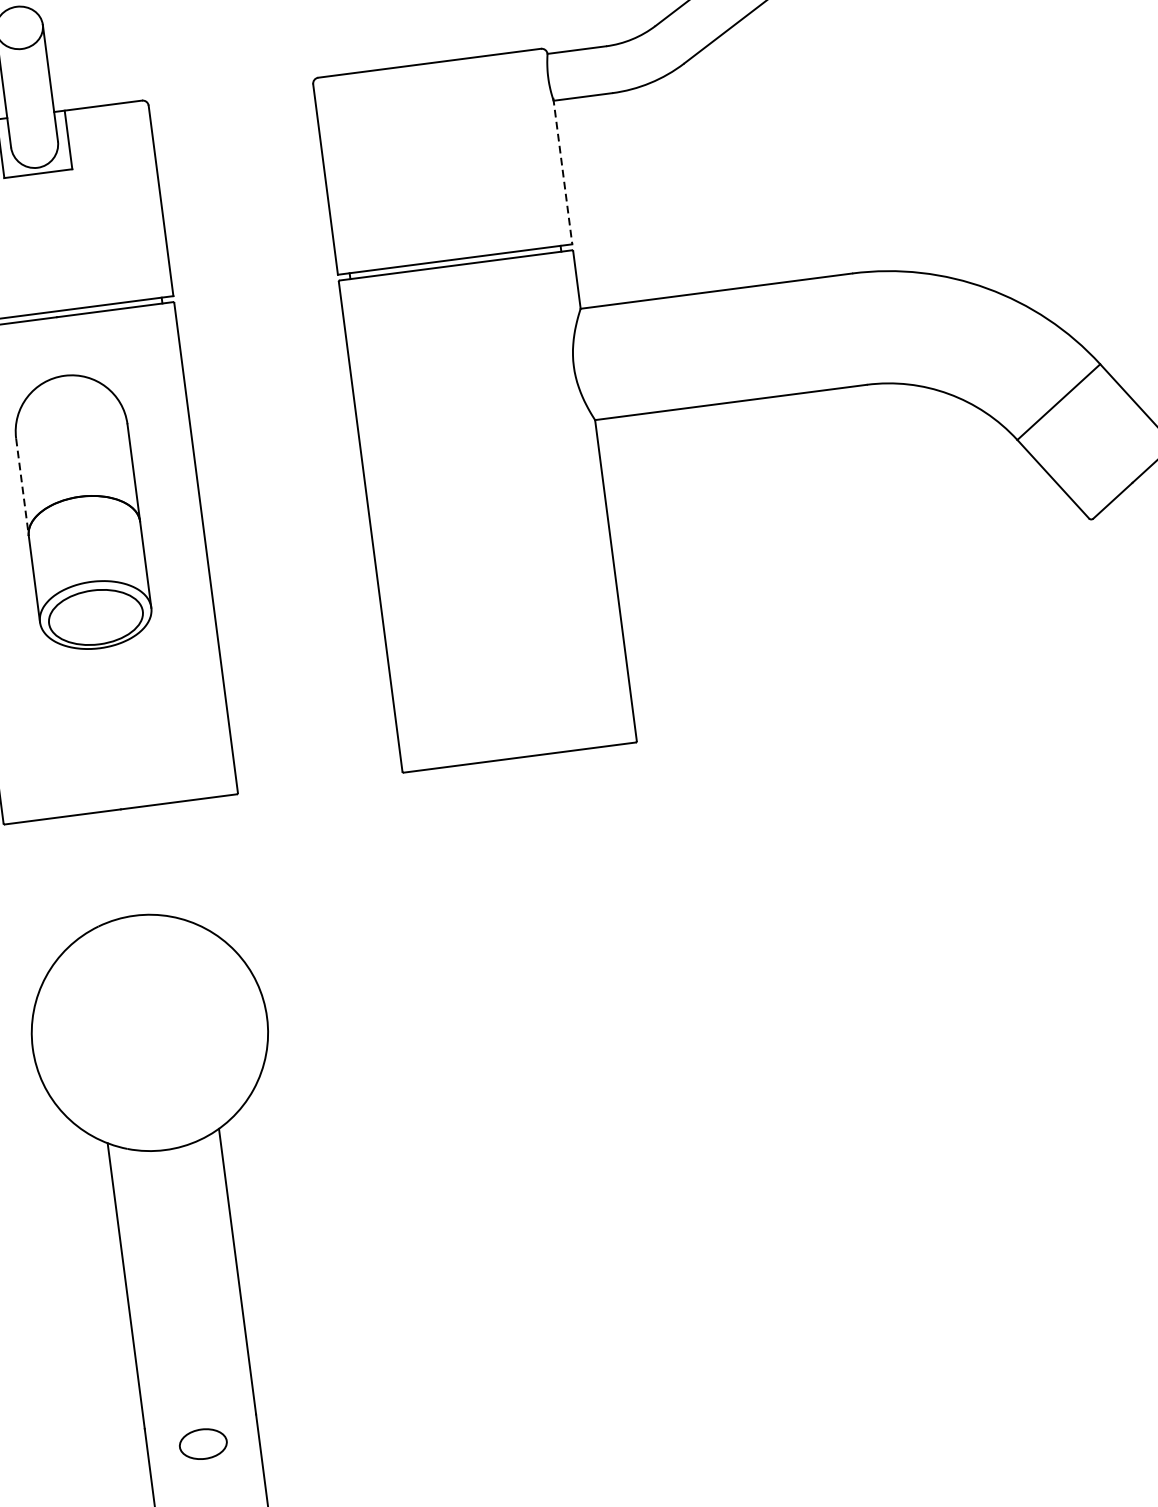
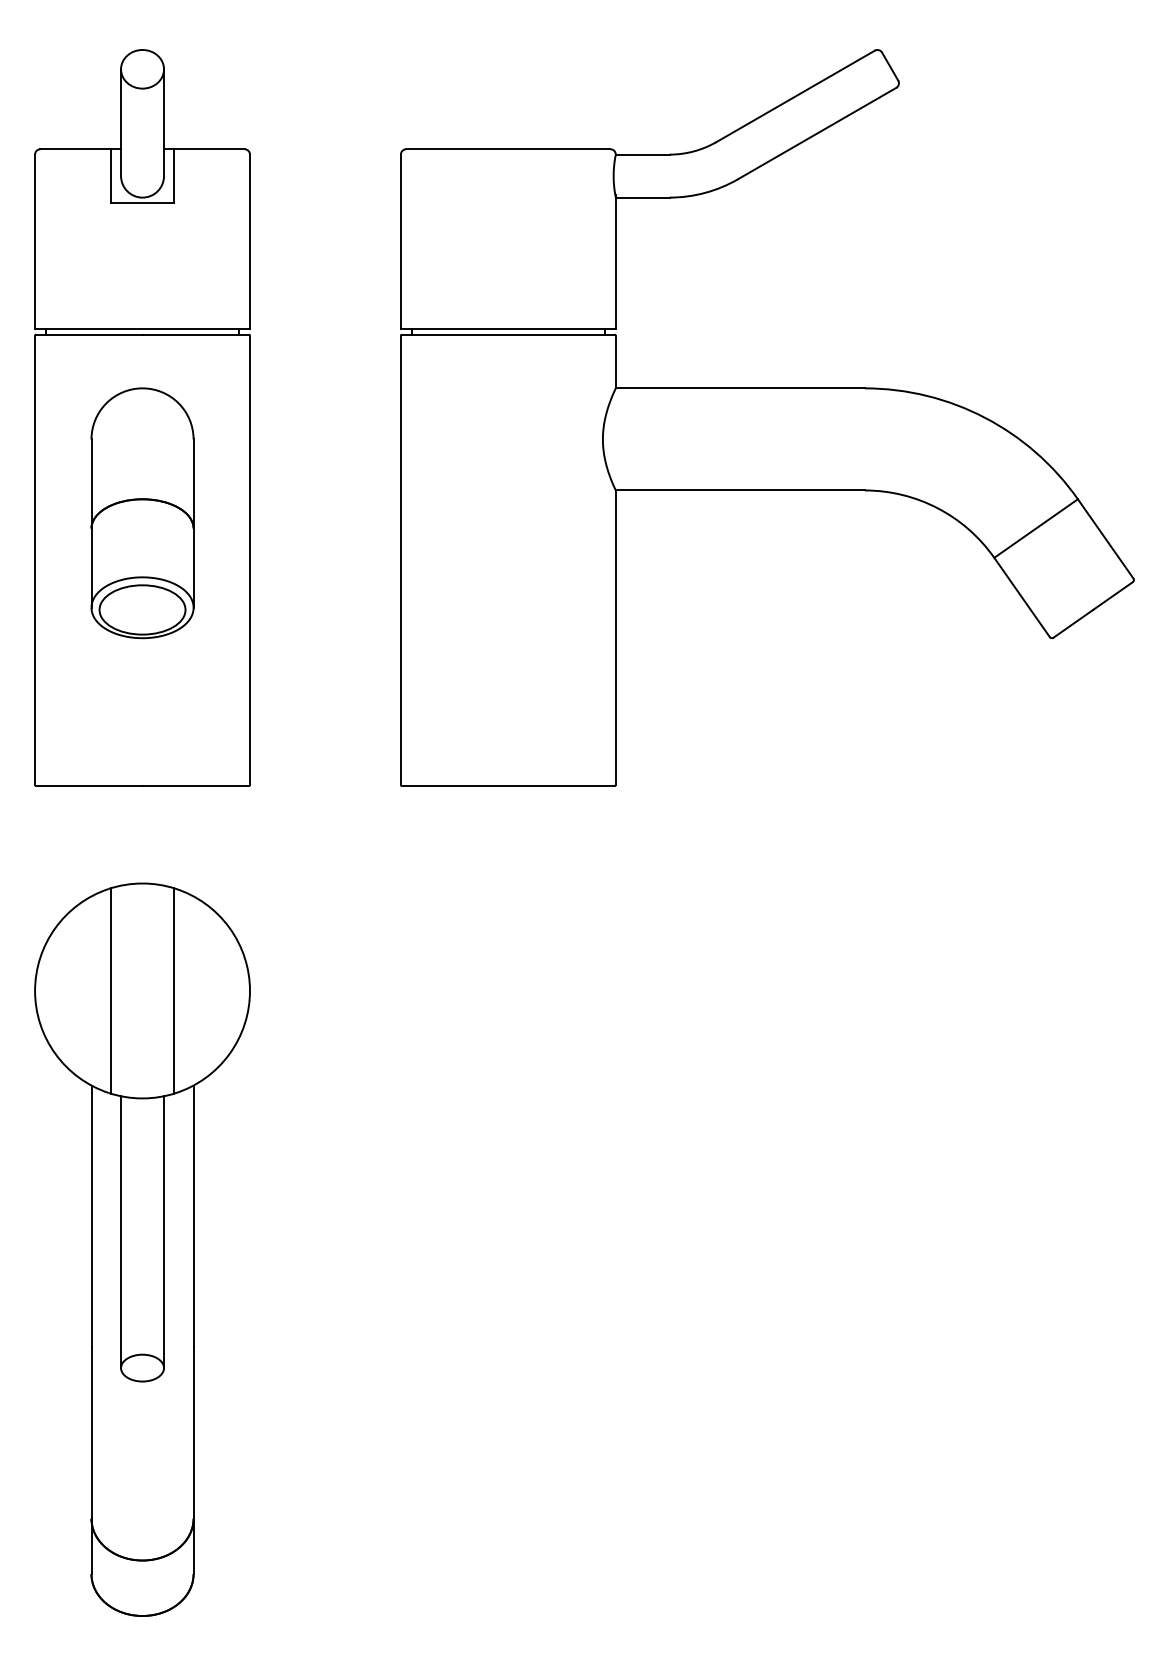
line: (562, 171) -> (615, 262), dashed -> solid
line: (22, 486) -> (91, 483), dashed -> solid
line: (183, 1028) -> (173, 990), added
line: (116, 1036) -> (111, 990), added
line: (208, 1293) -> (164, 1232), added
line: (161, 1299) -> (121, 1232), added

